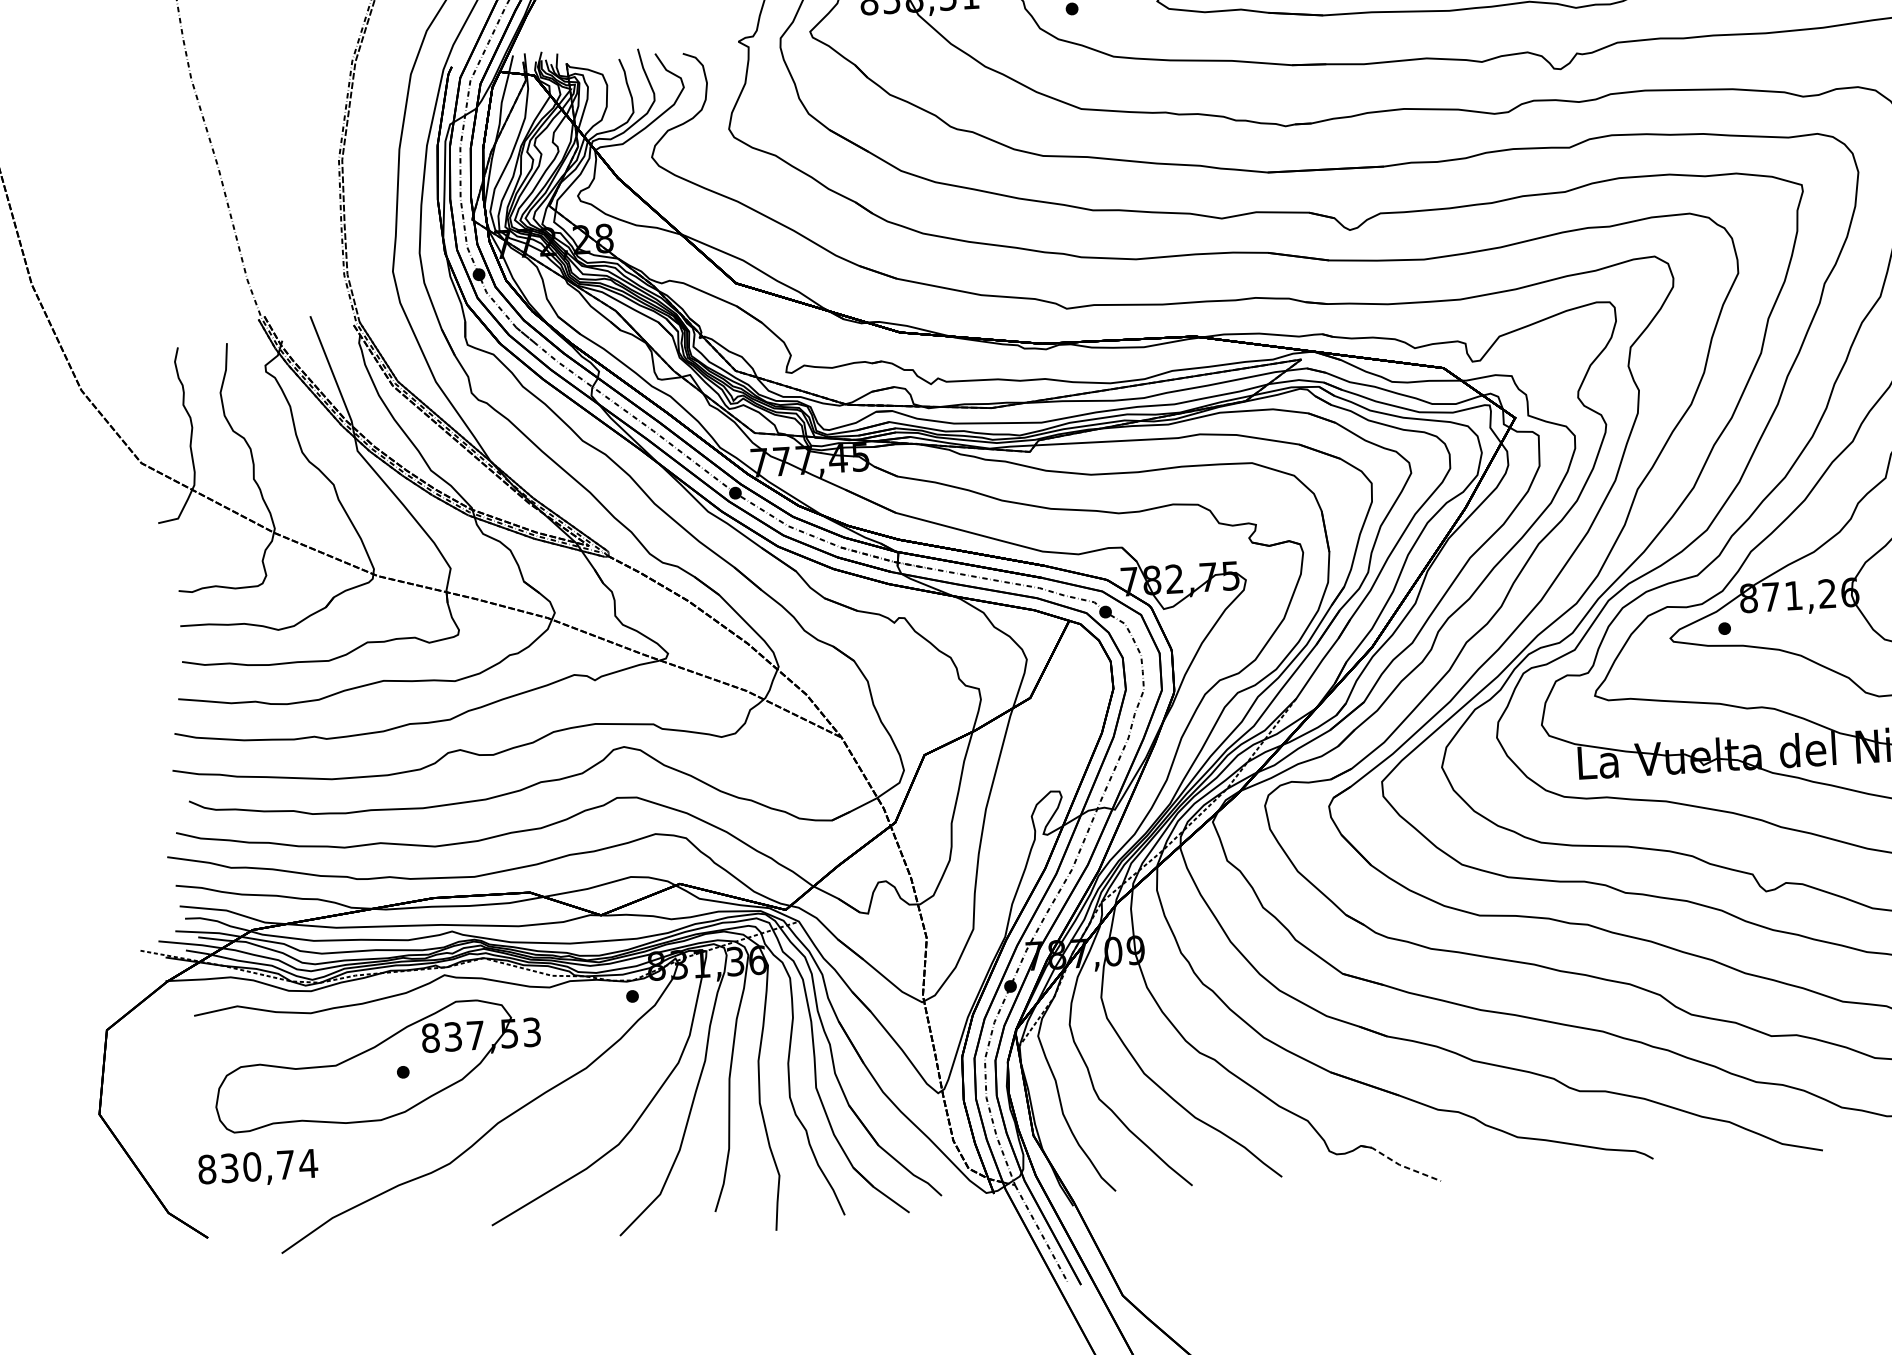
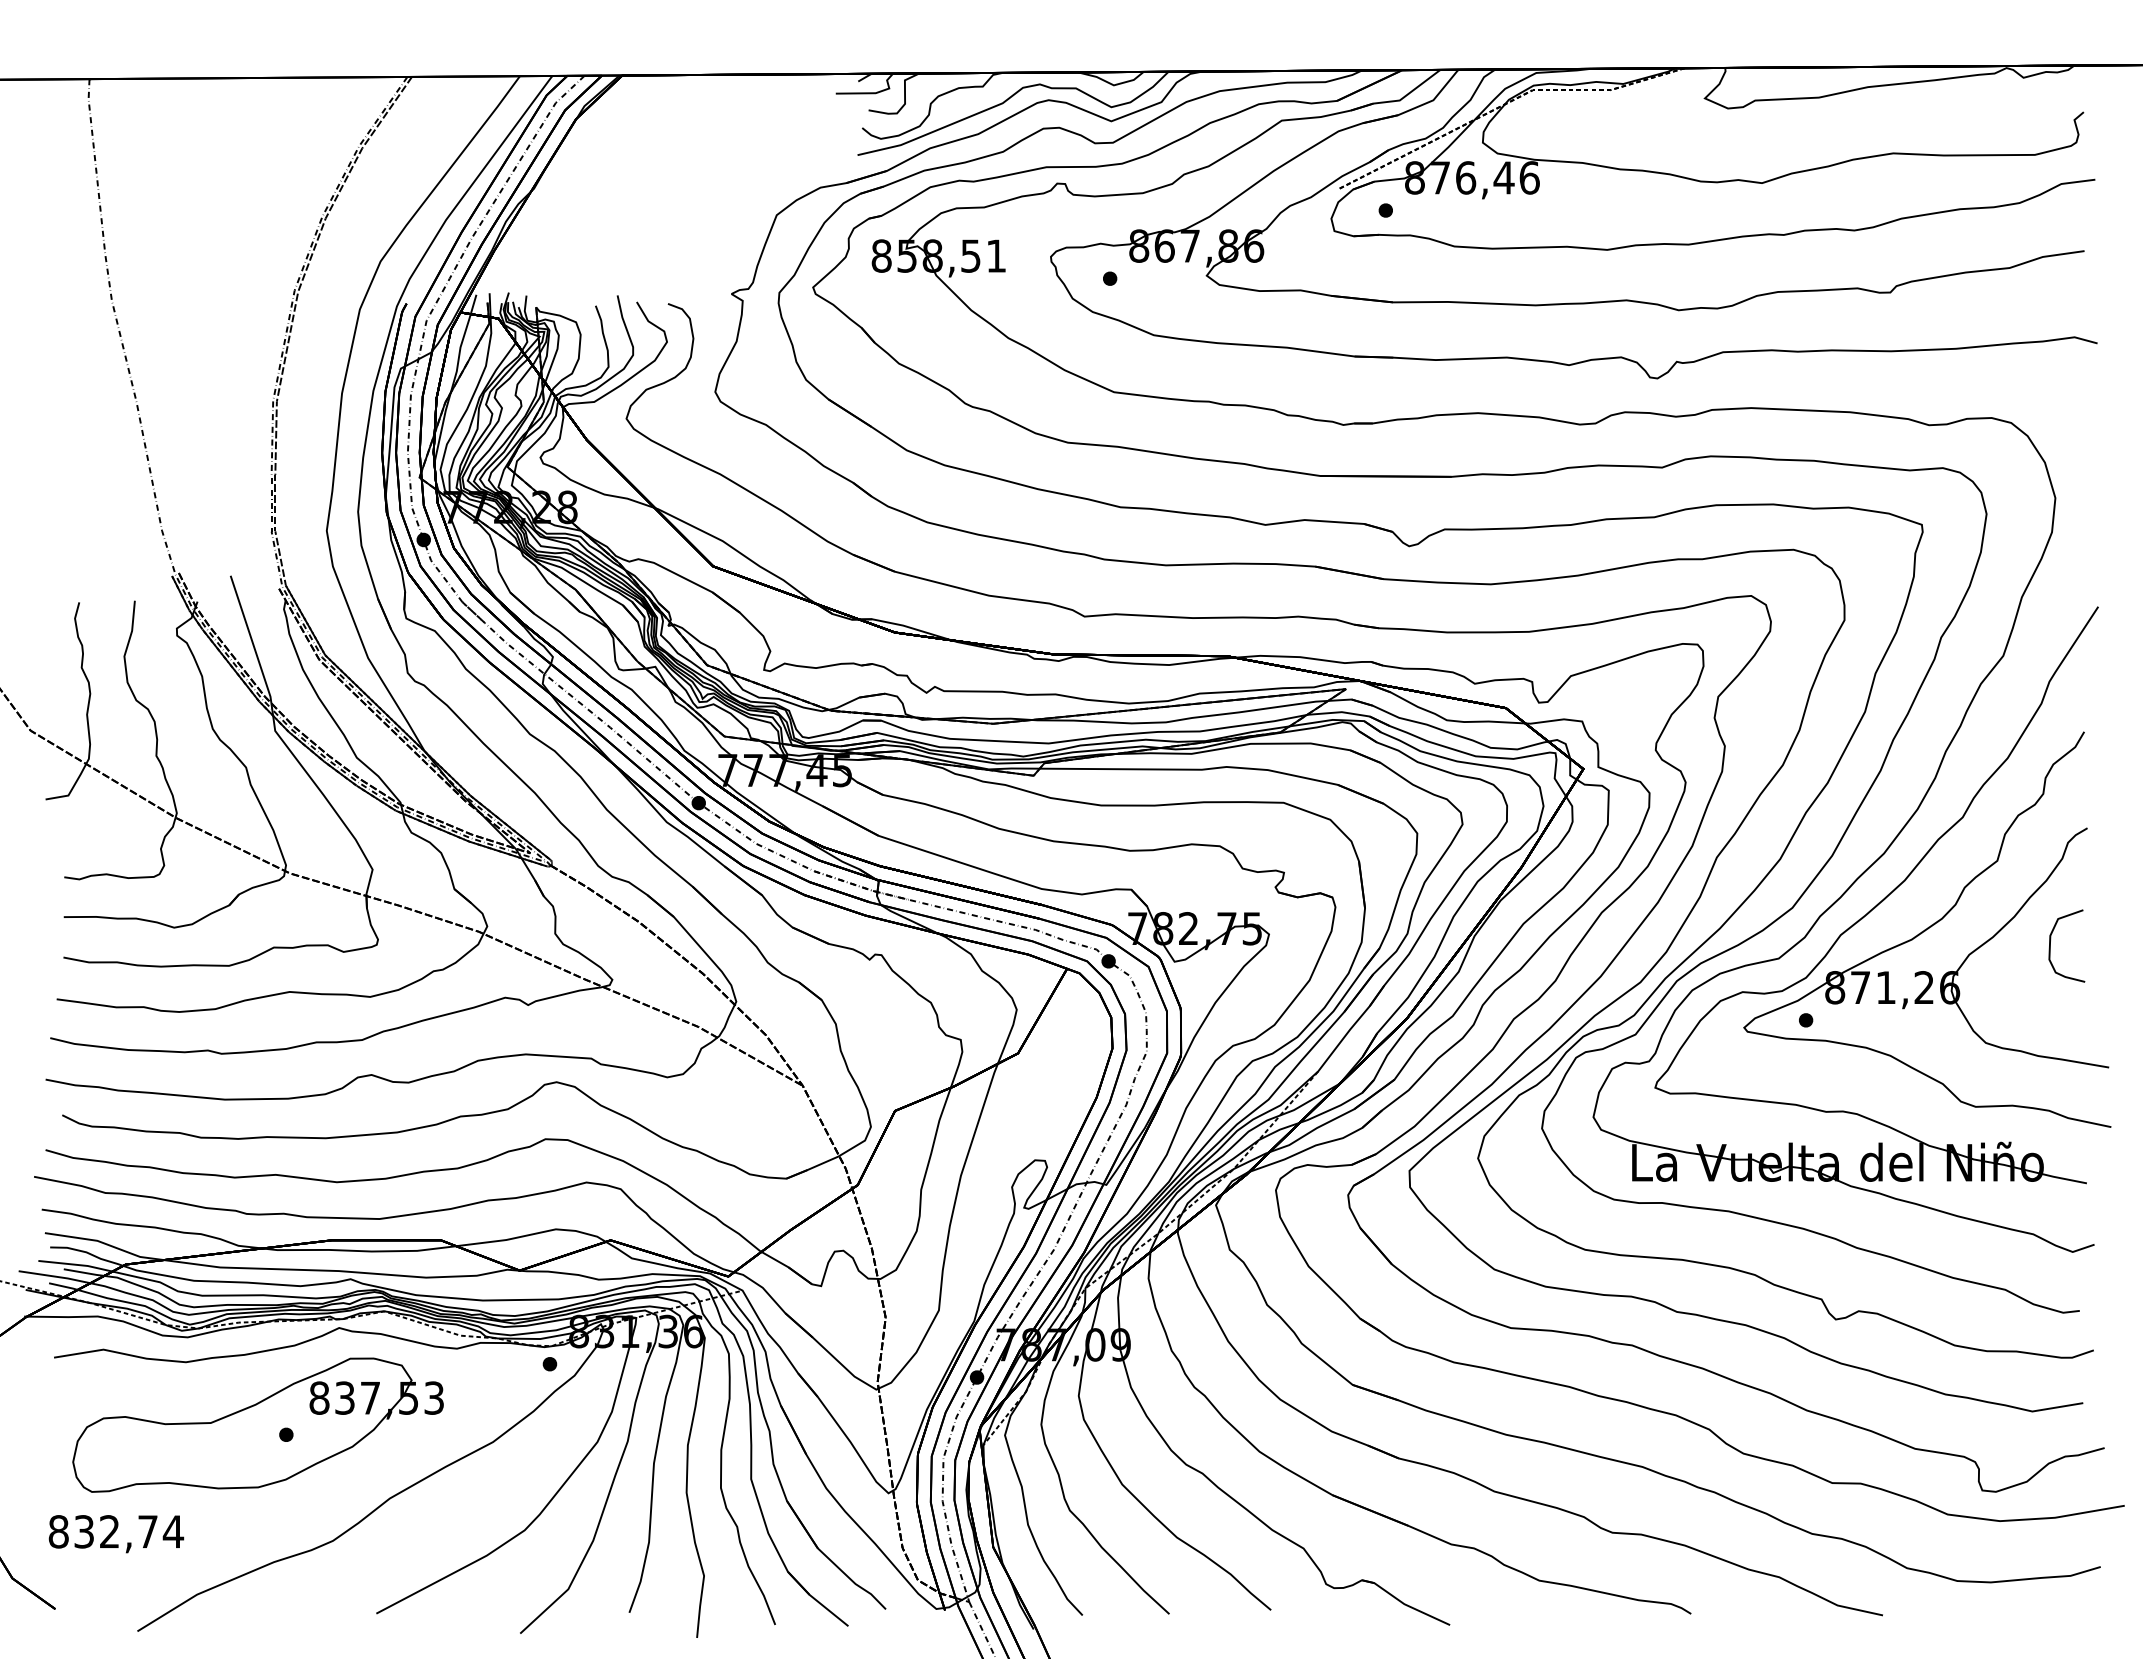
line: (1399, 1165) -> (1404, 1604), dashed -> solid
text: (251, 1166) -> (109, 1531), 830,74 -> 832,74

